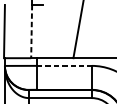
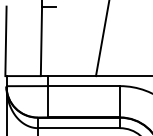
line: (31, 31) -> (41, 41), dashed -> solid
line: (64, 66) -> (84, 86), dashed -> solid

